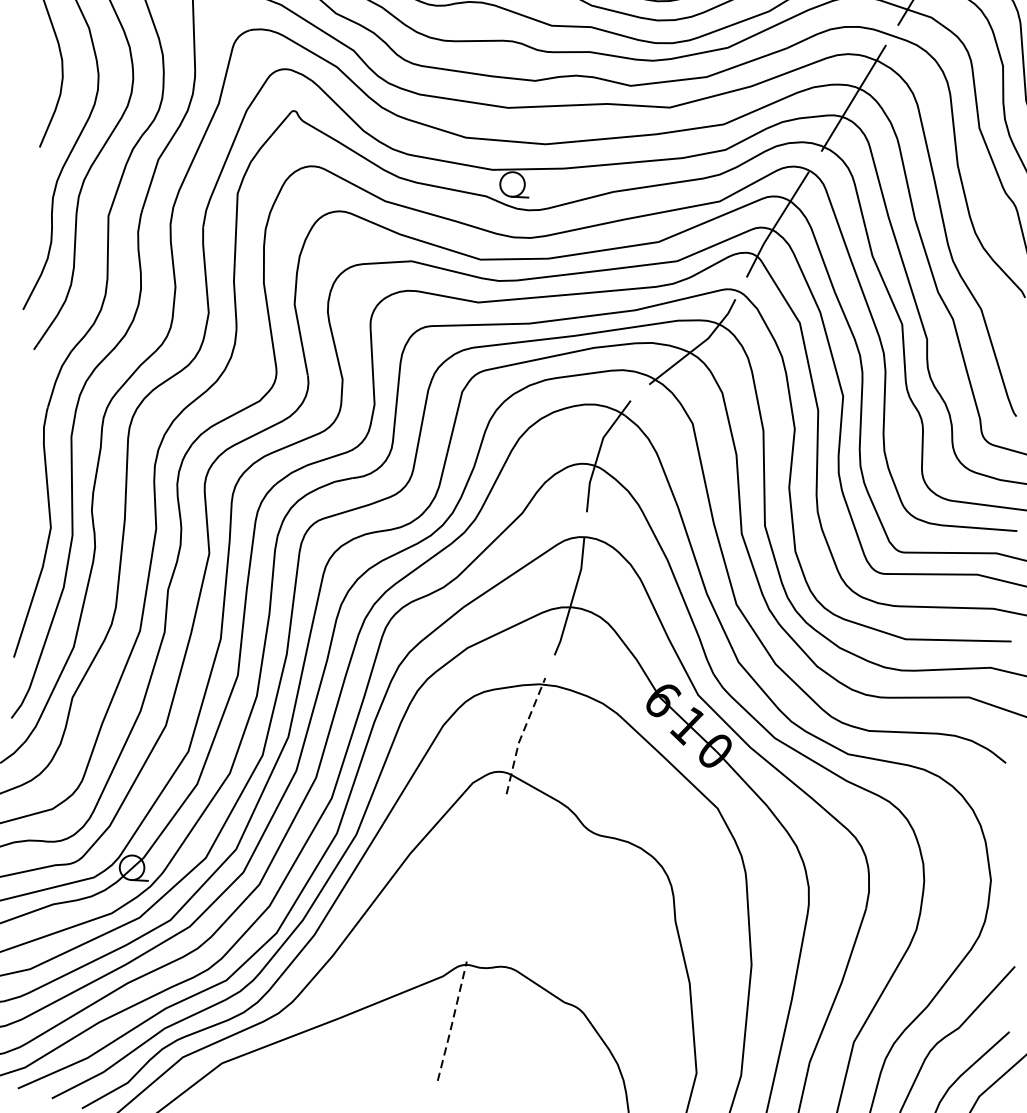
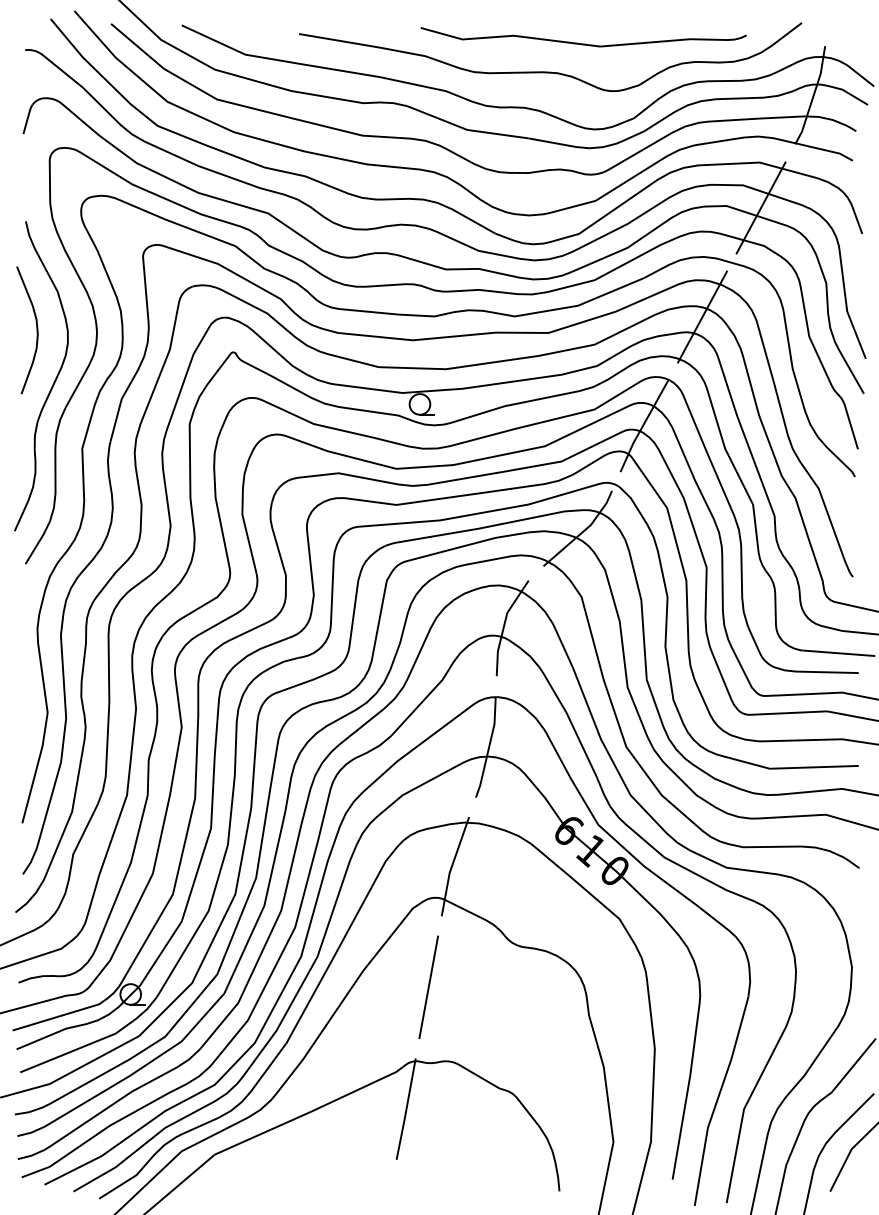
line: (521, 735) -> (451, 866), dashed -> solid
line: (486, 878) -> (428, 987), added
line: (452, 1021) -> (406, 1109), dashed -> solid

